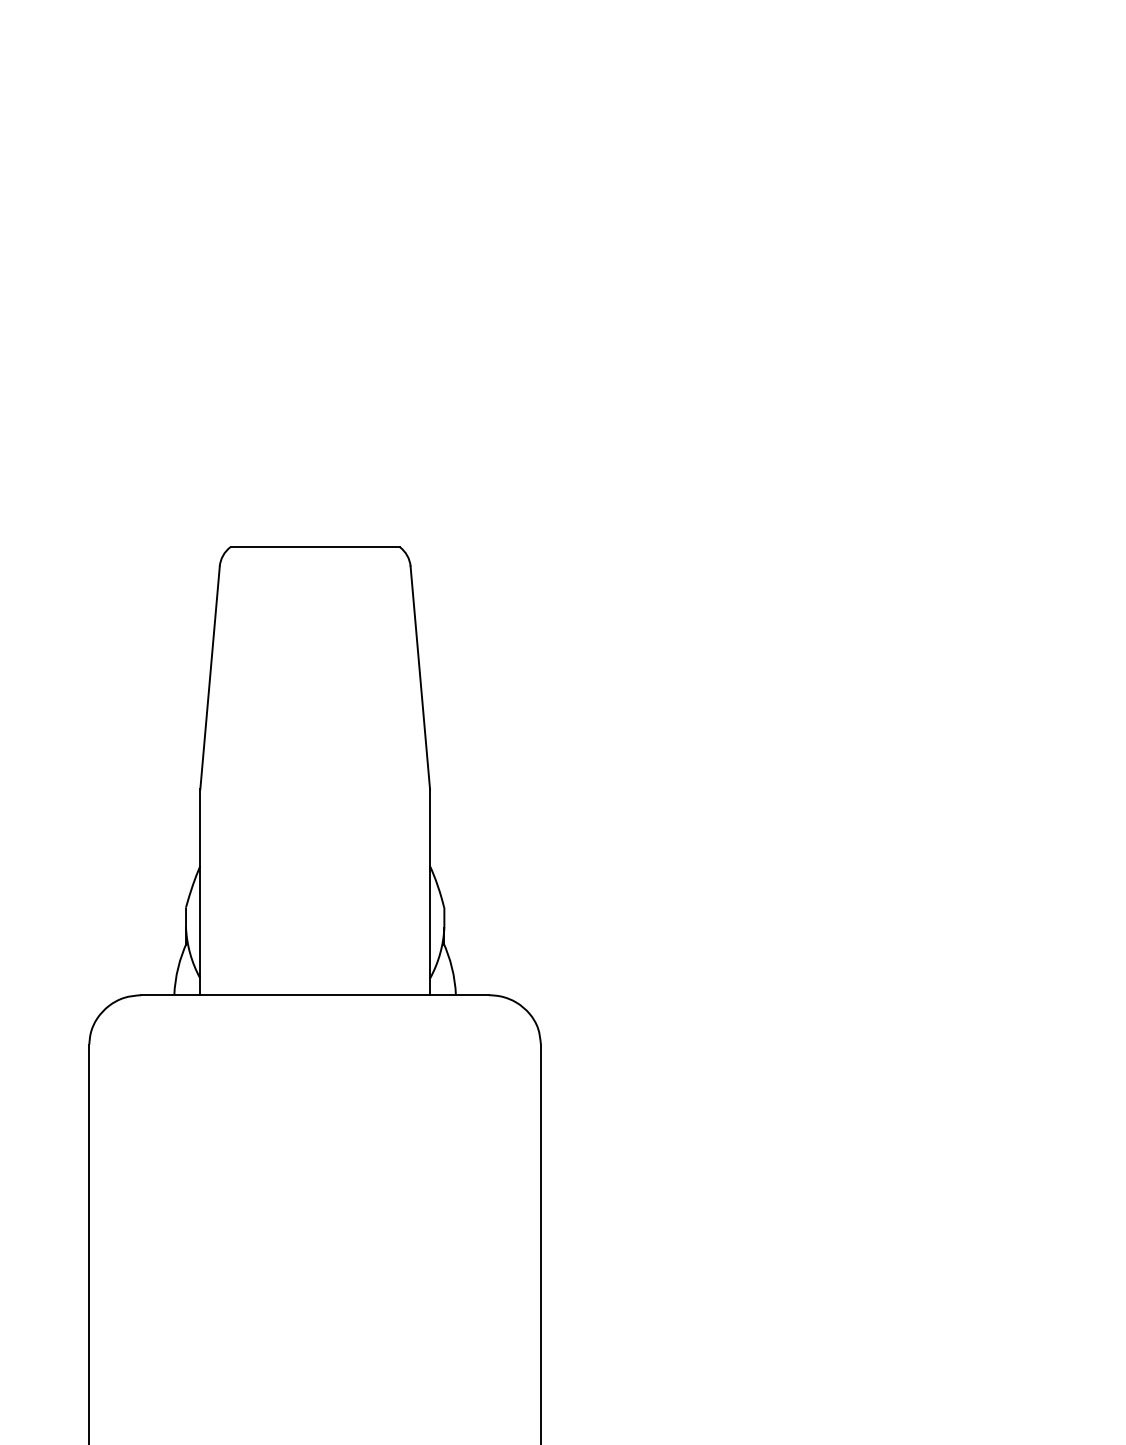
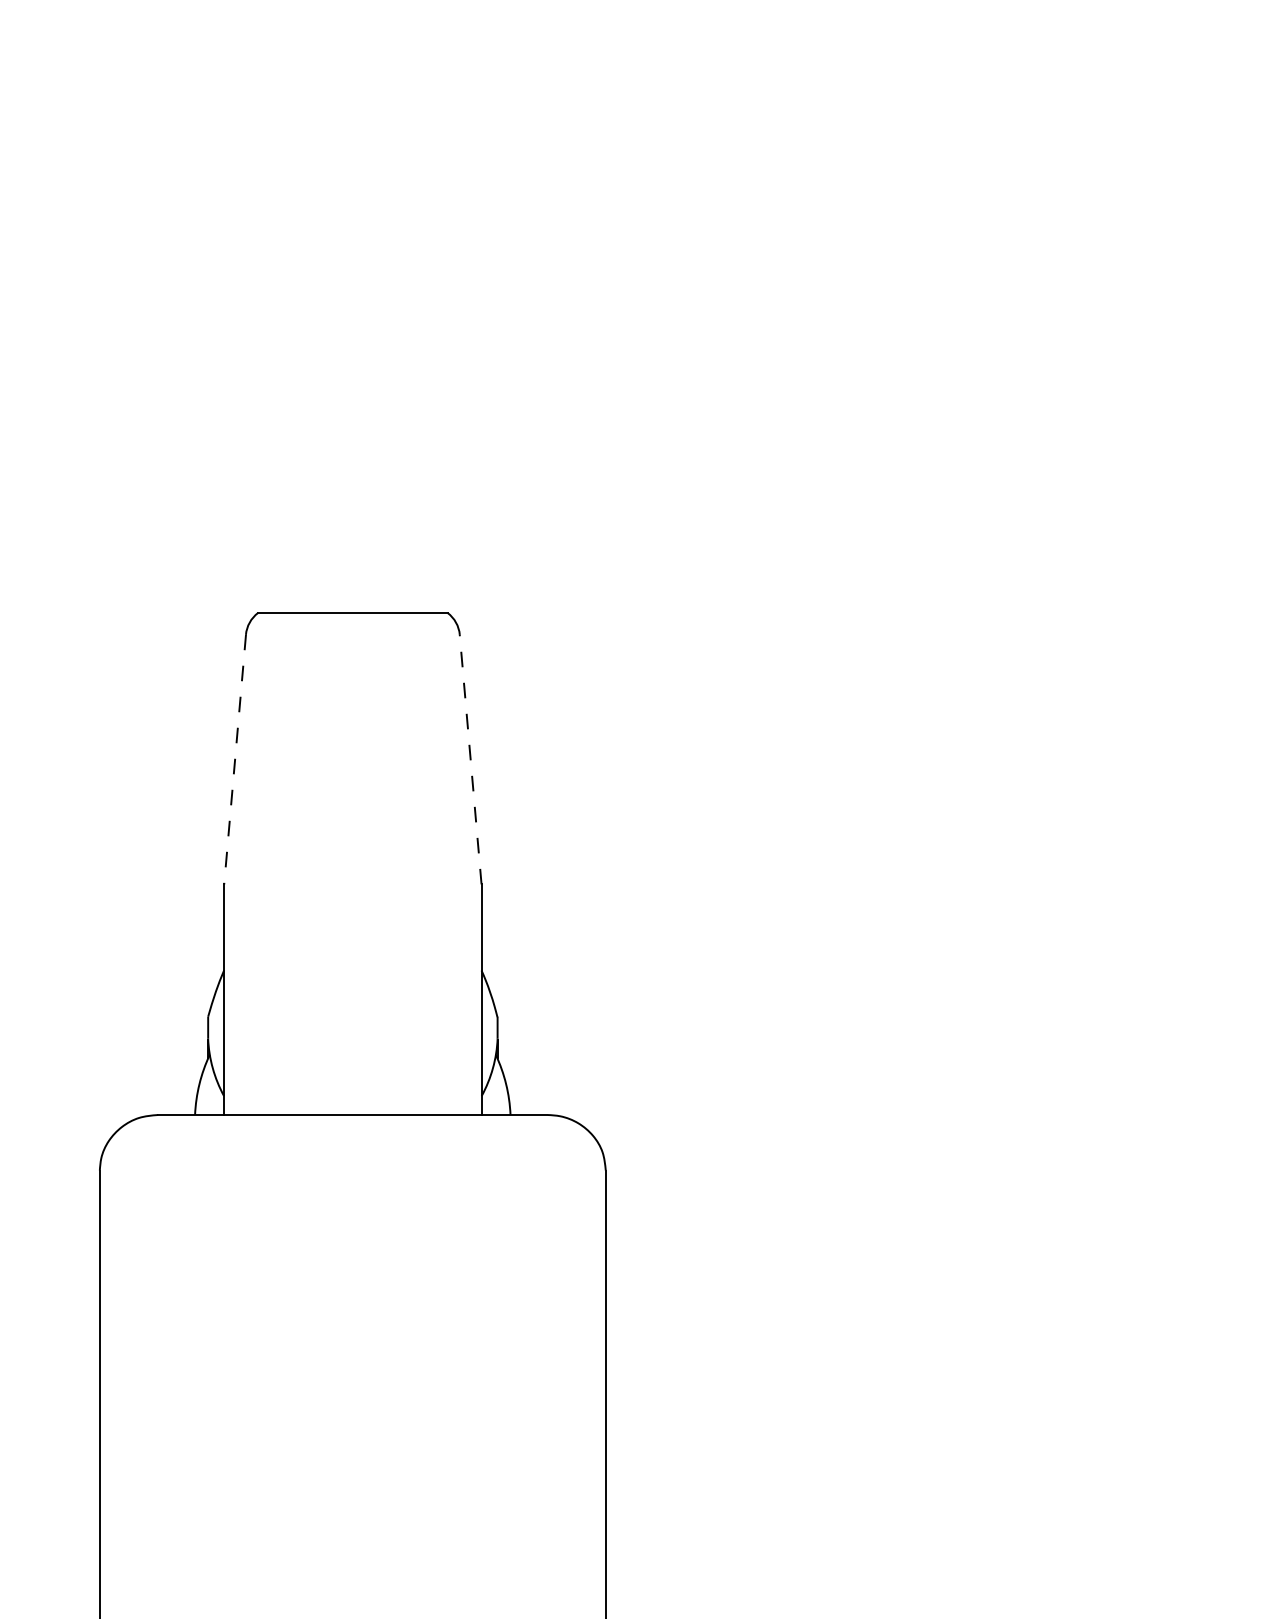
line: (210, 677) -> (235, 759), solid -> dashed
line: (420, 677) -> (470, 759), solid -> dashed

